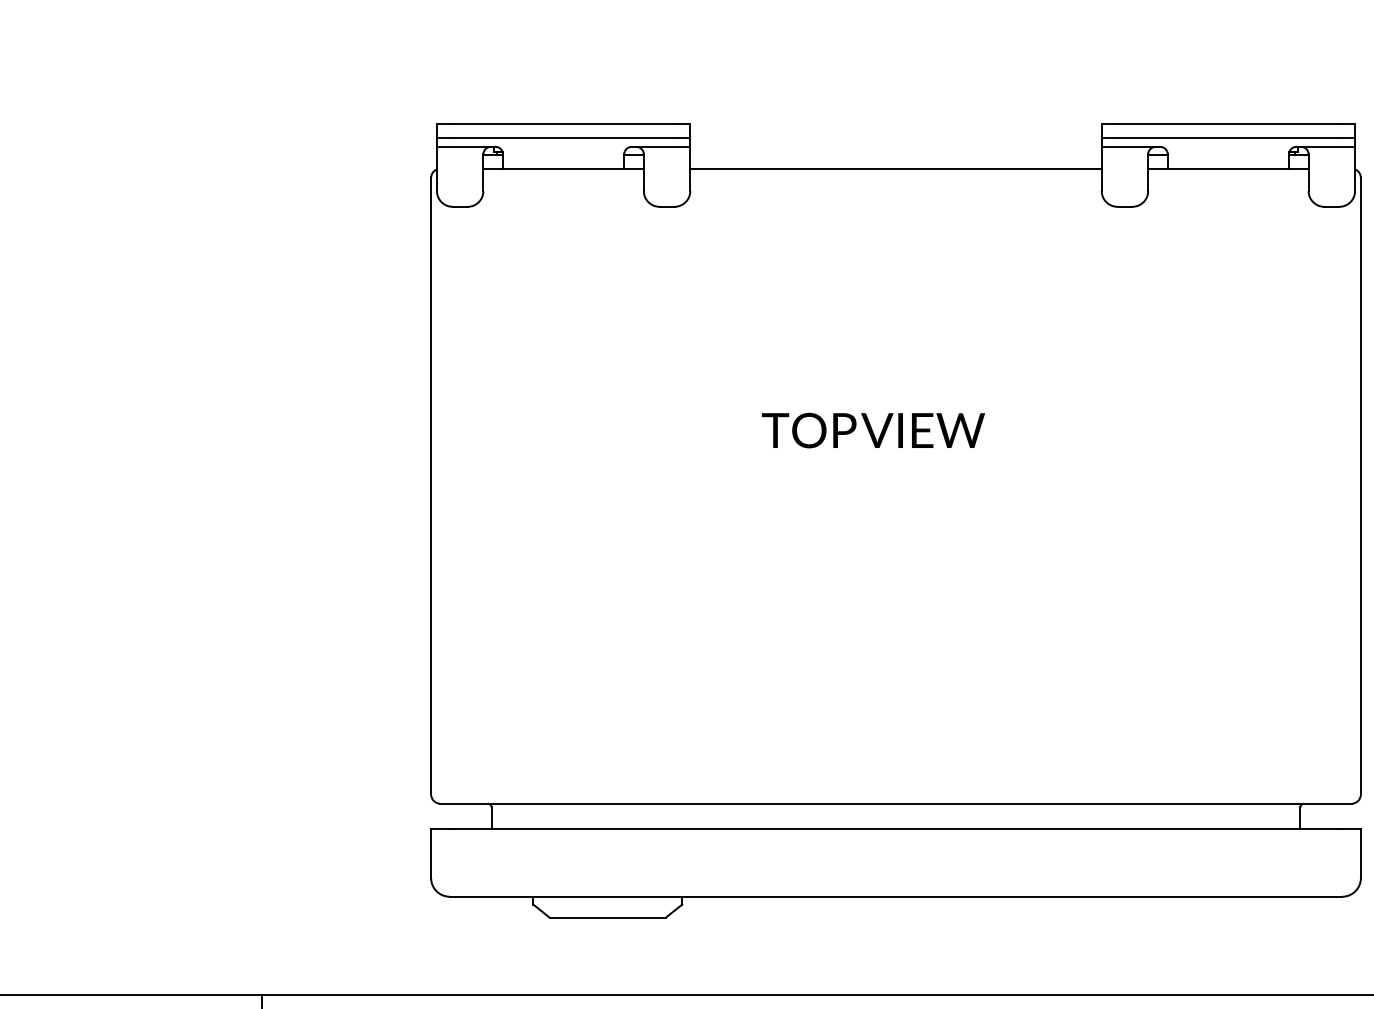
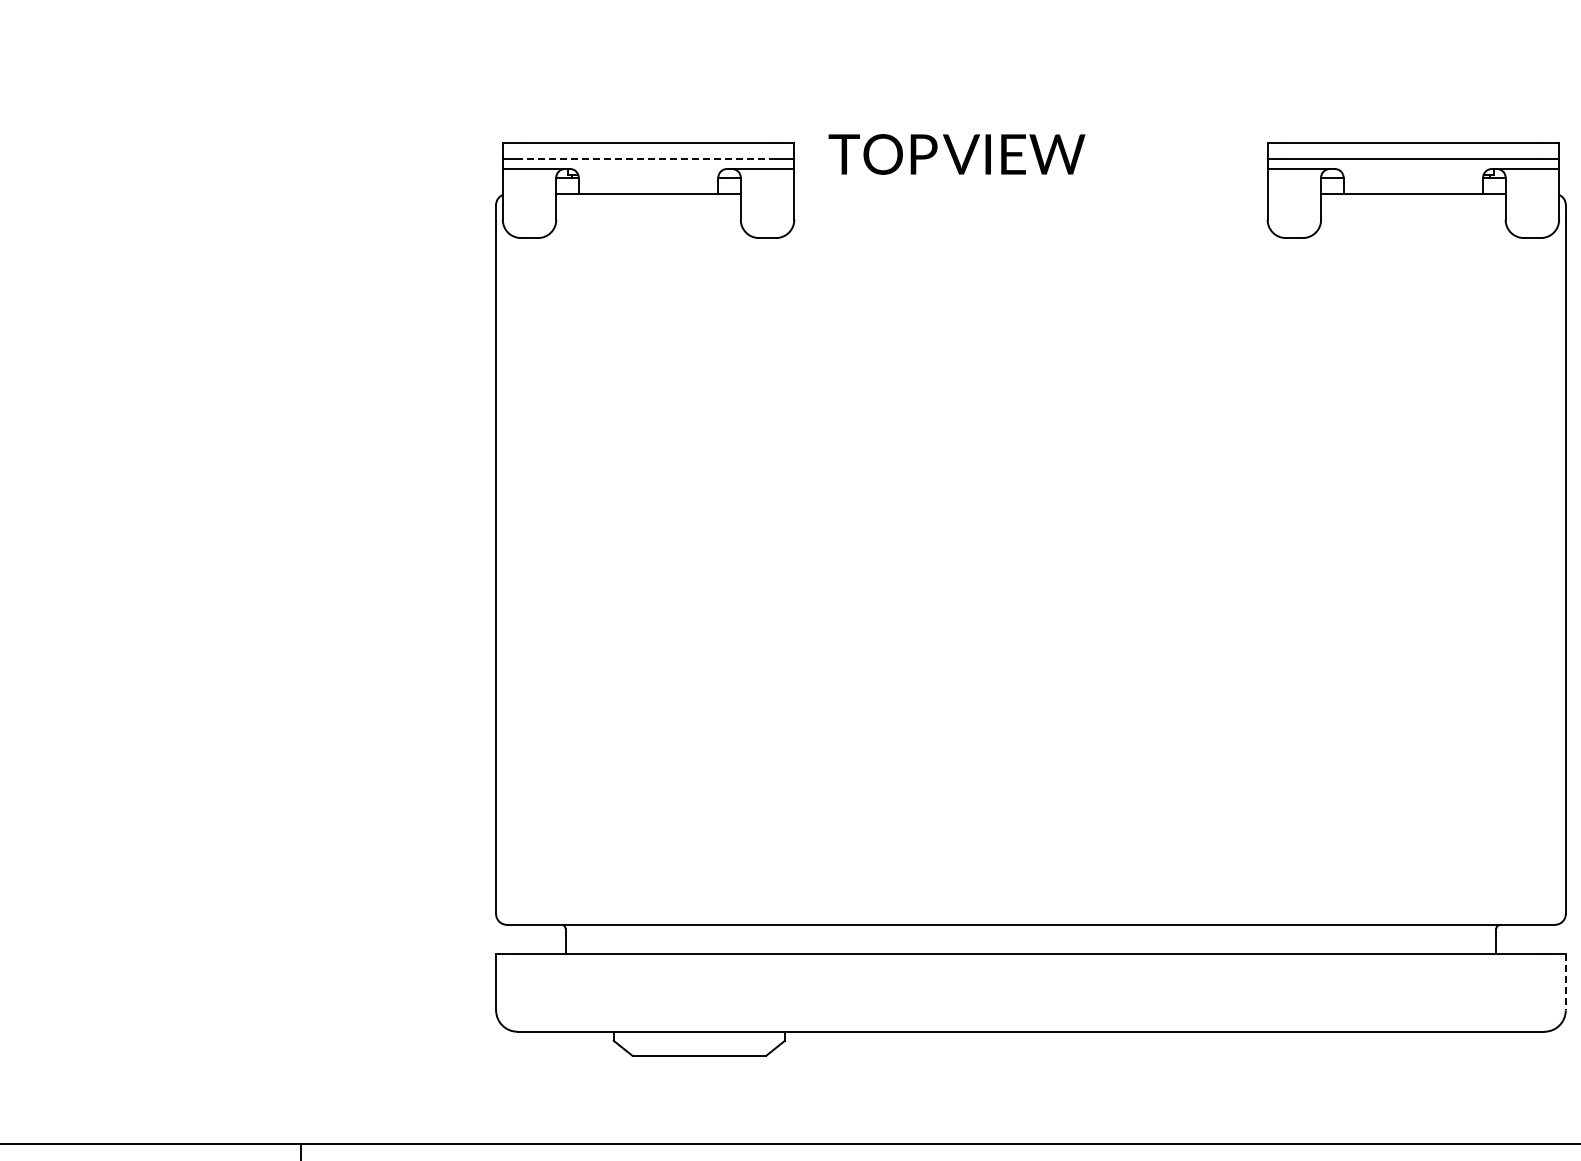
line: (563, 137) -> (648, 158), solid -> dashed
line: (895, 168) -> (1030, 194), removed
text: (873, 430) -> (956, 154), moved
line: (1360, 853) -> (1565, 982), solid -> dashed

